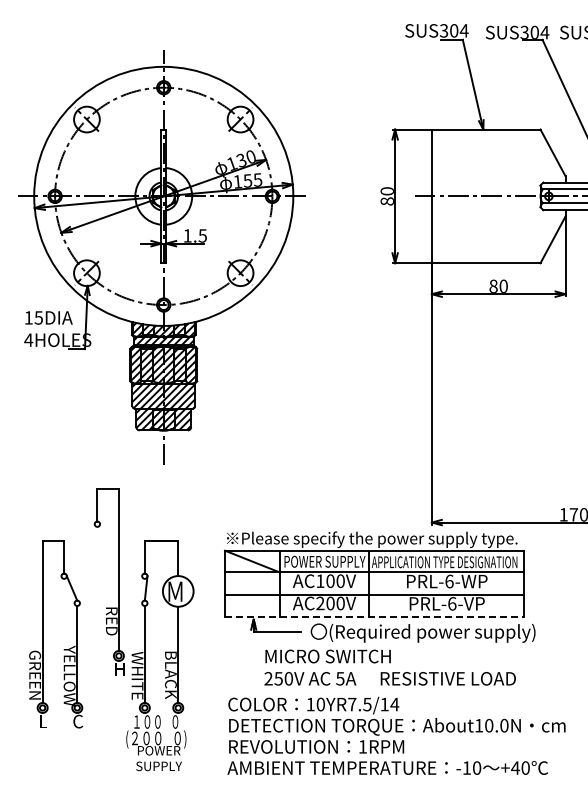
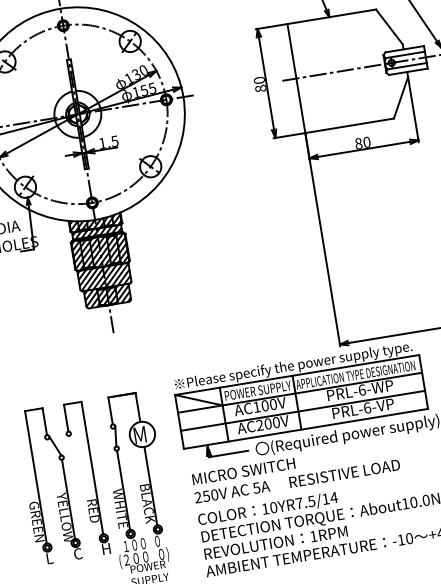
part: (118, 581) -> (93, 477), moved
line: (374, 616) -> (305, 428), dashed -> solid
text: (389, 667) -> (295, 472), moved

